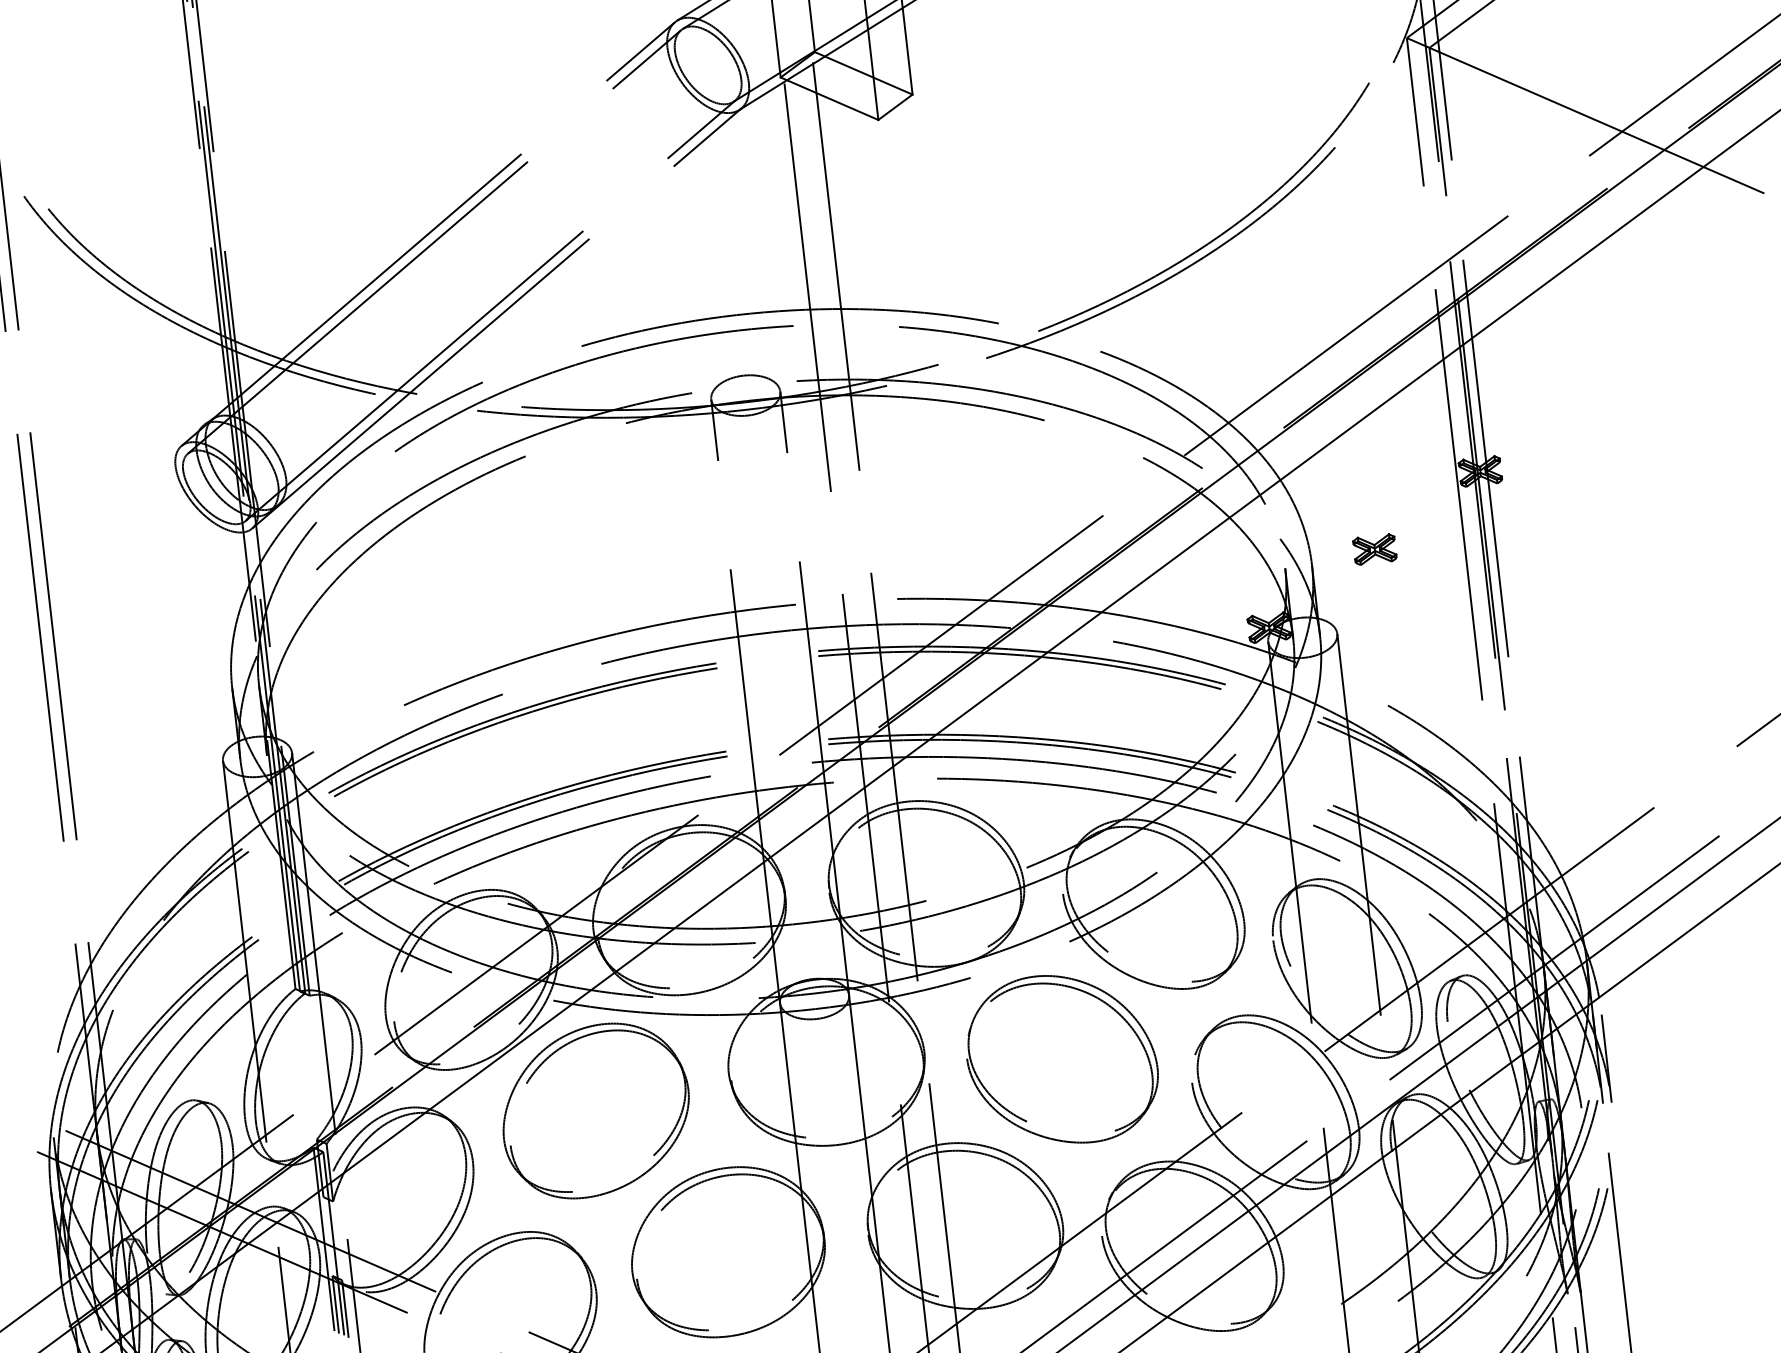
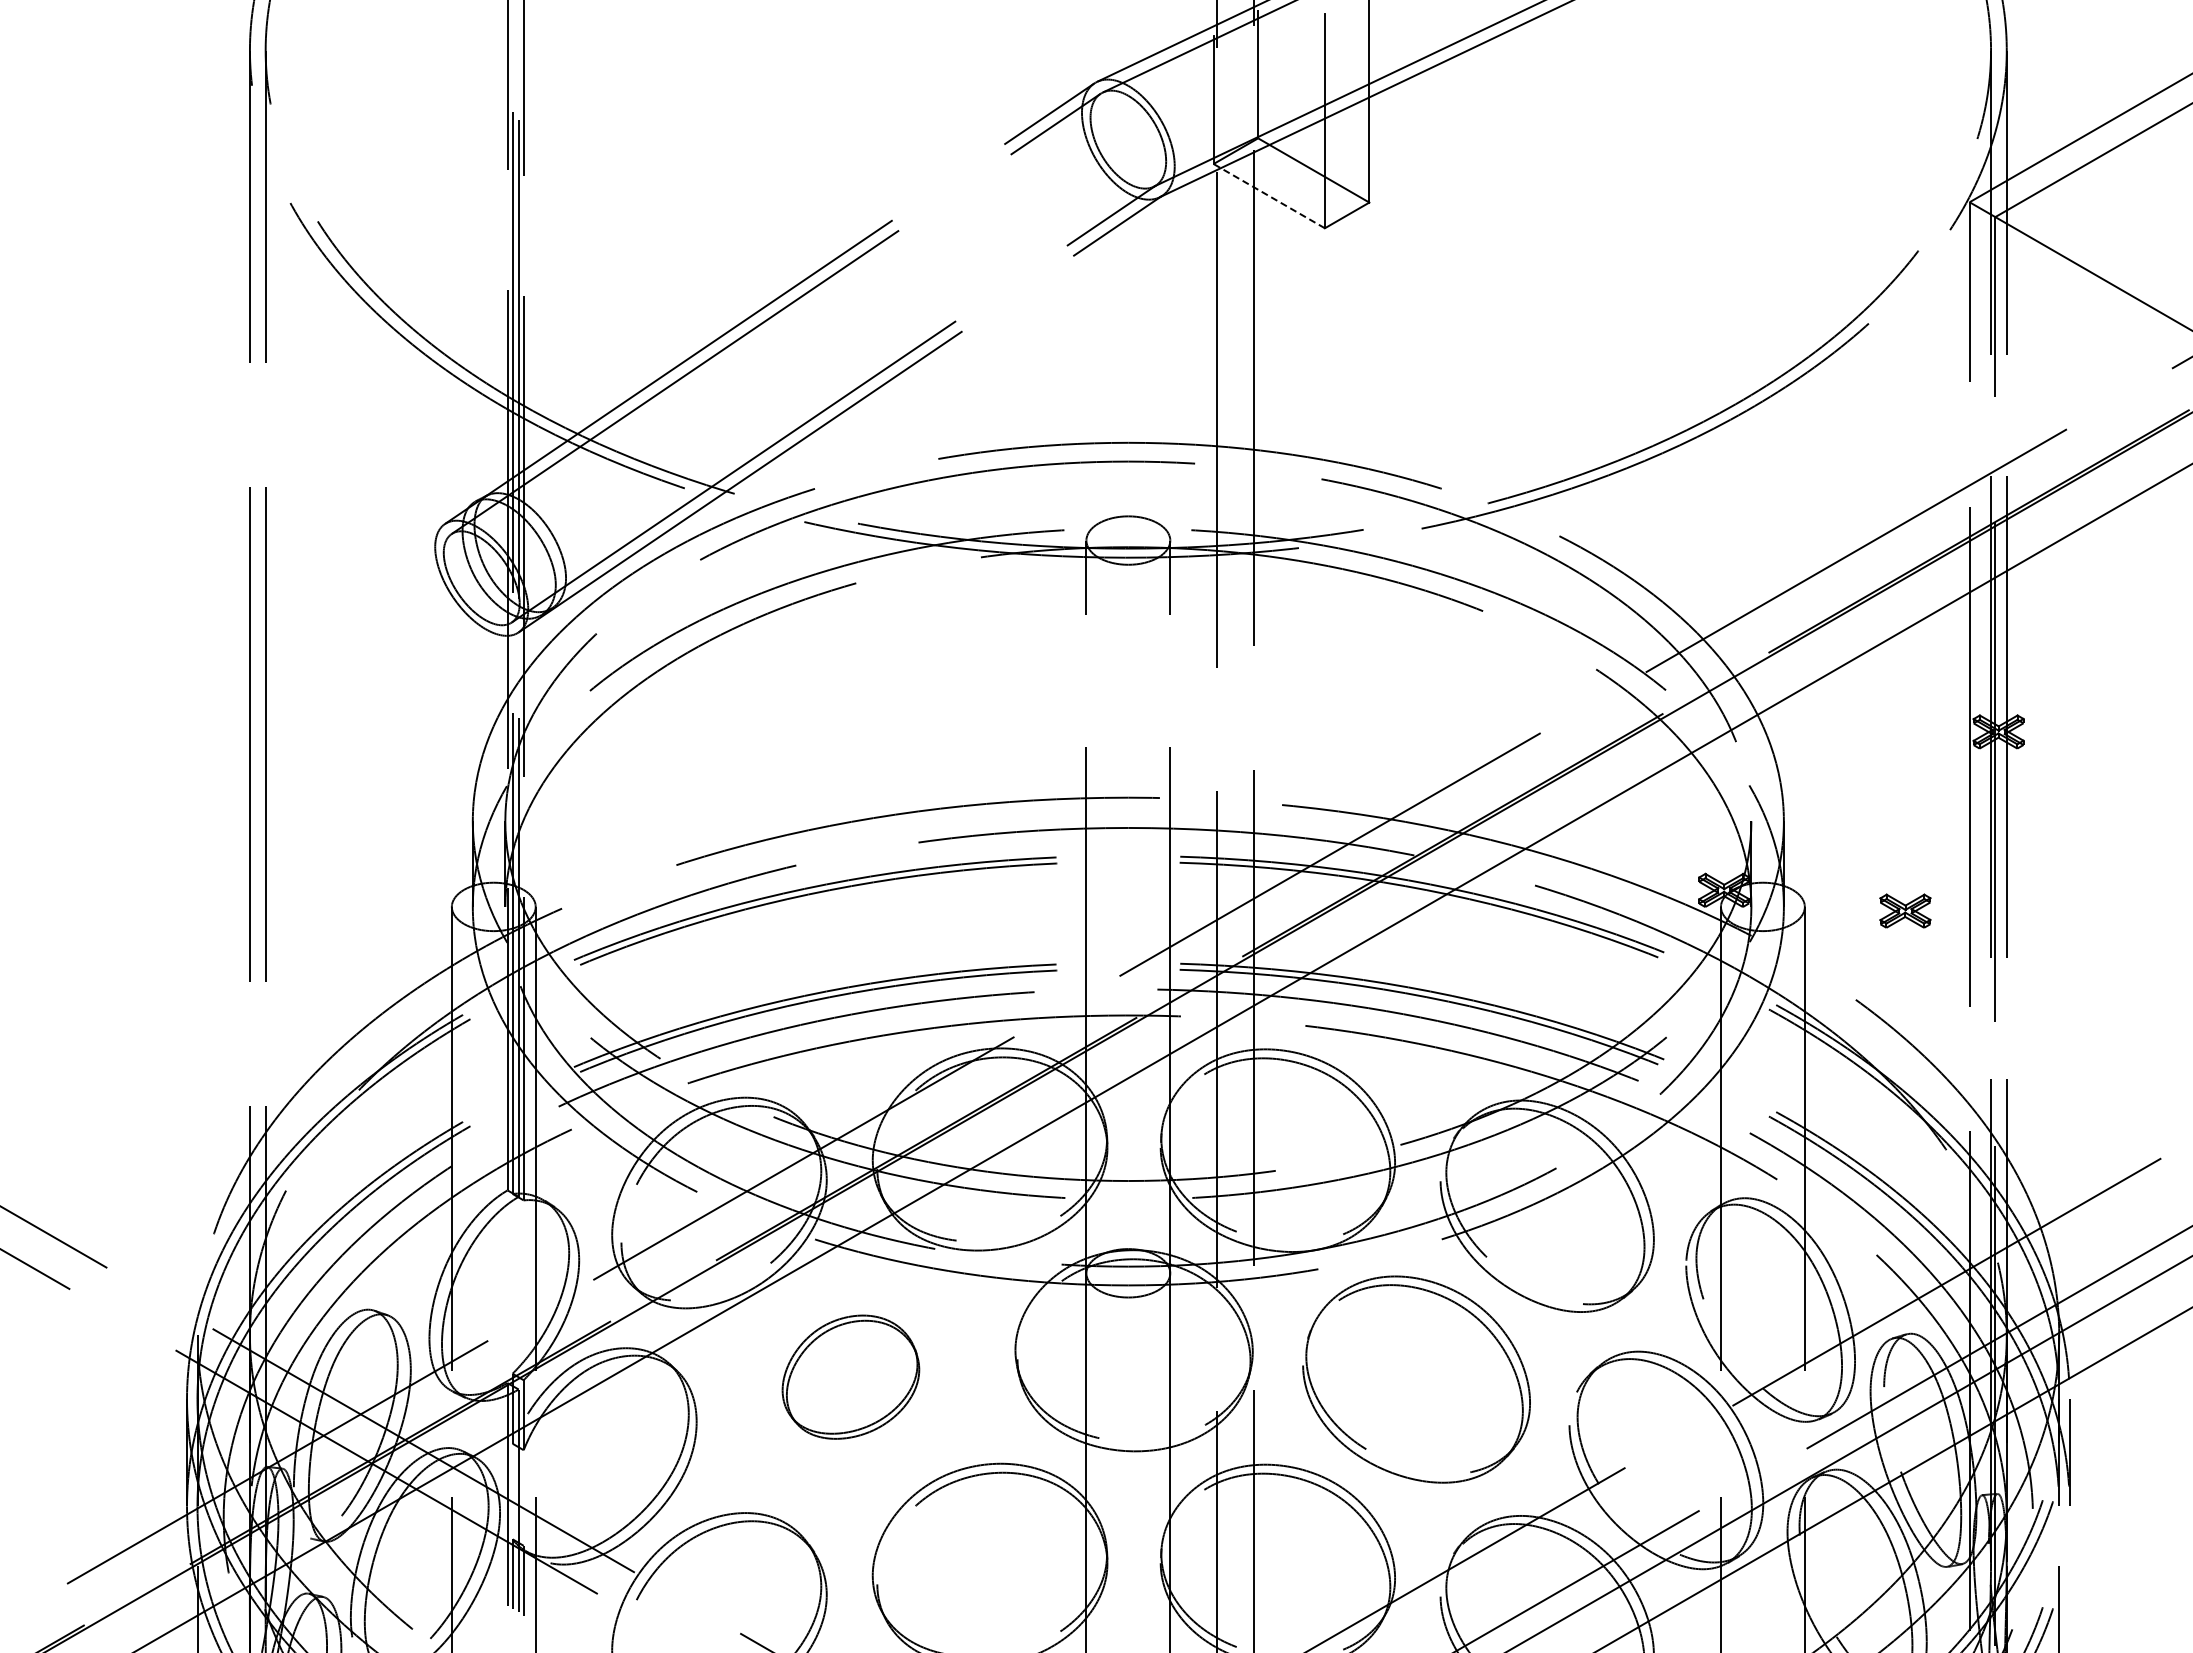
line: (828, 98) -> (1268, 195), solid -> dashed
part: (1374, 549) -> (1905, 910), moved
part: (595, 1110) -> (850, 1376), size x0.6

